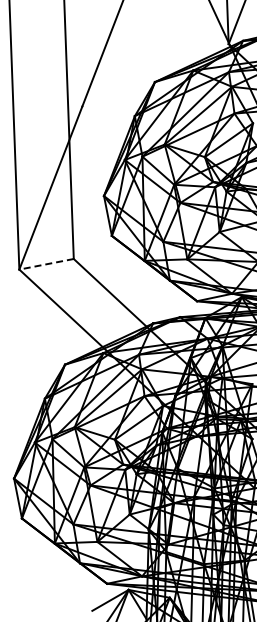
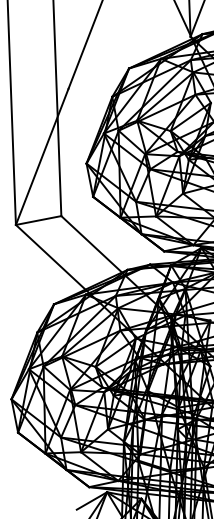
line: (46, 264) -> (38, 220), dashed -> solid

